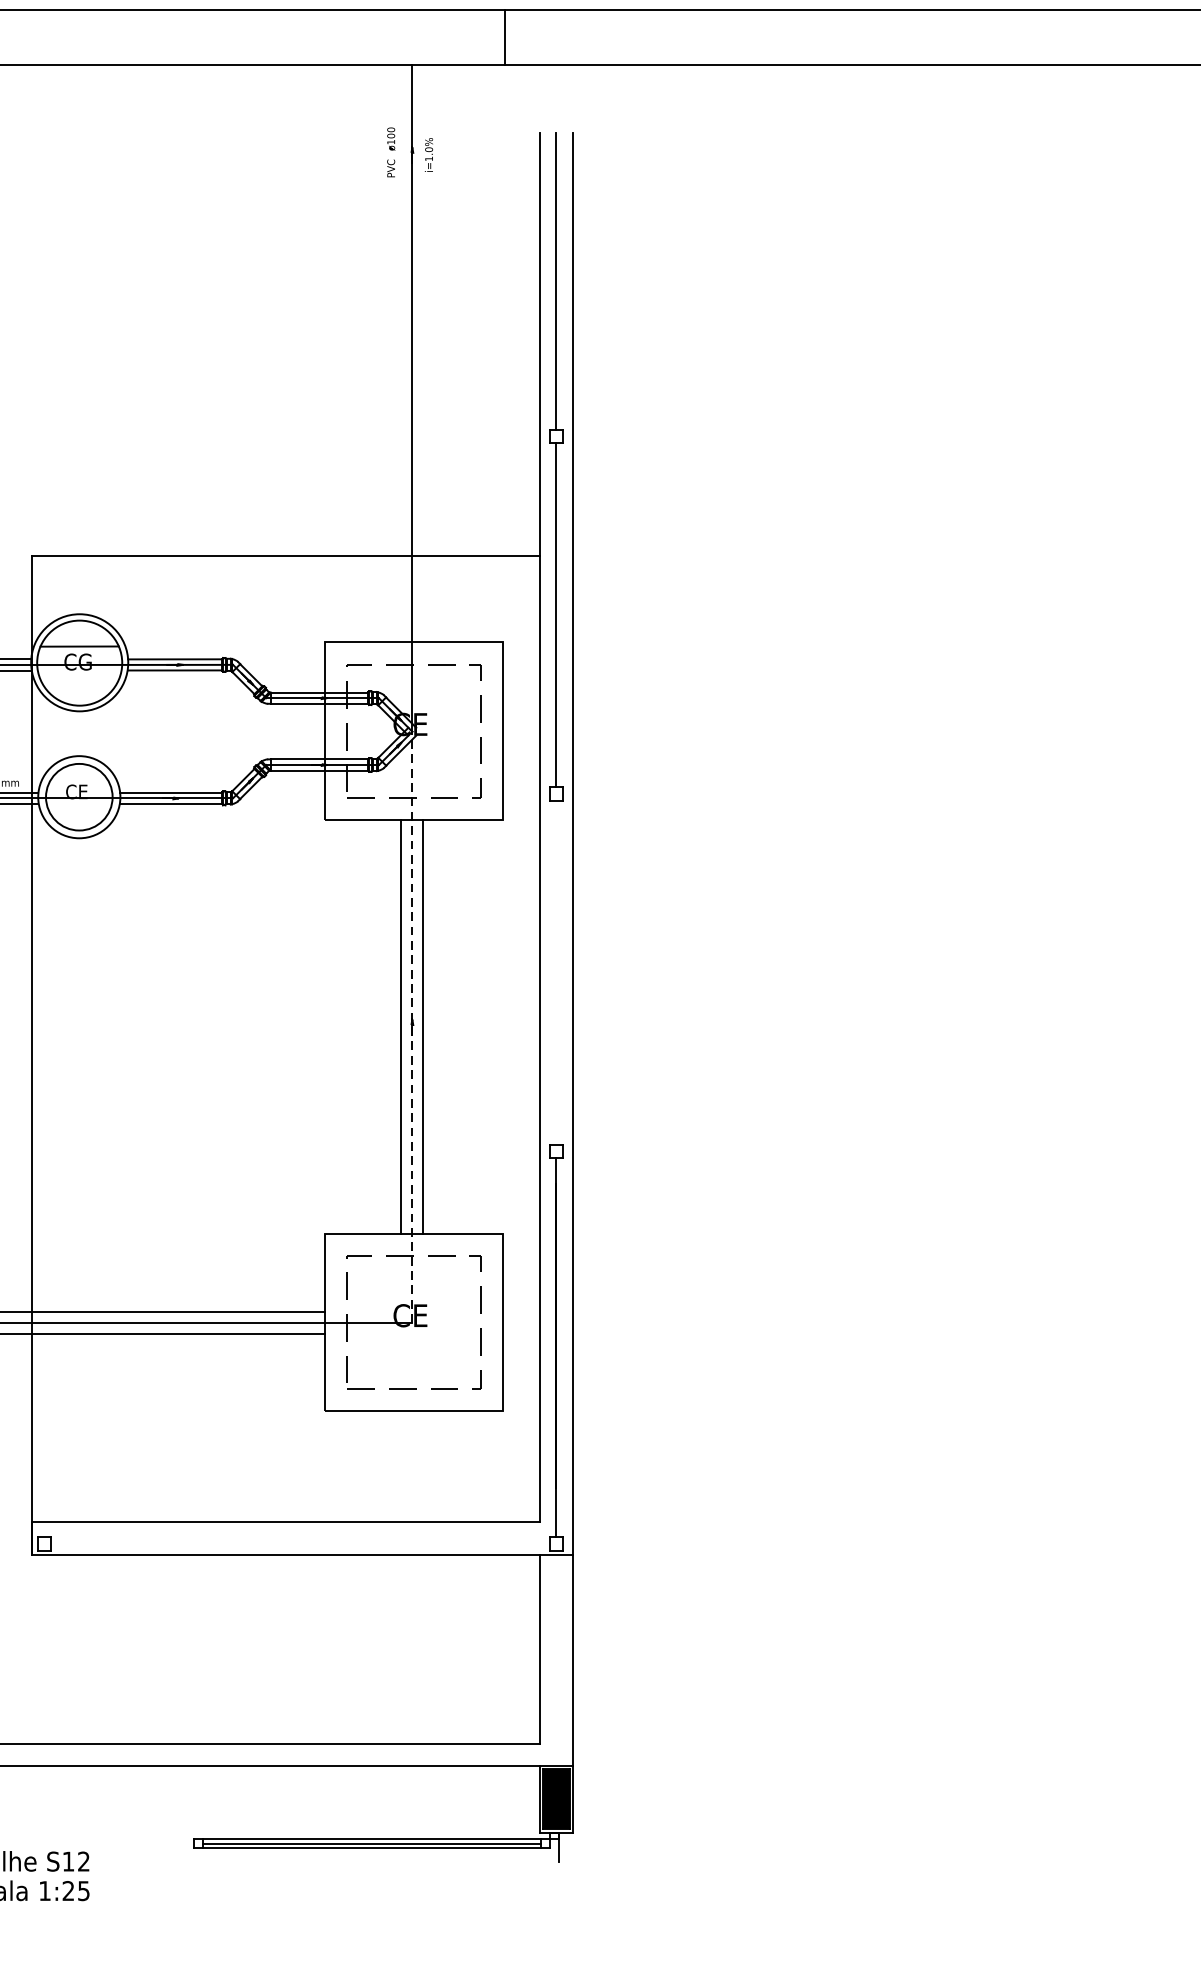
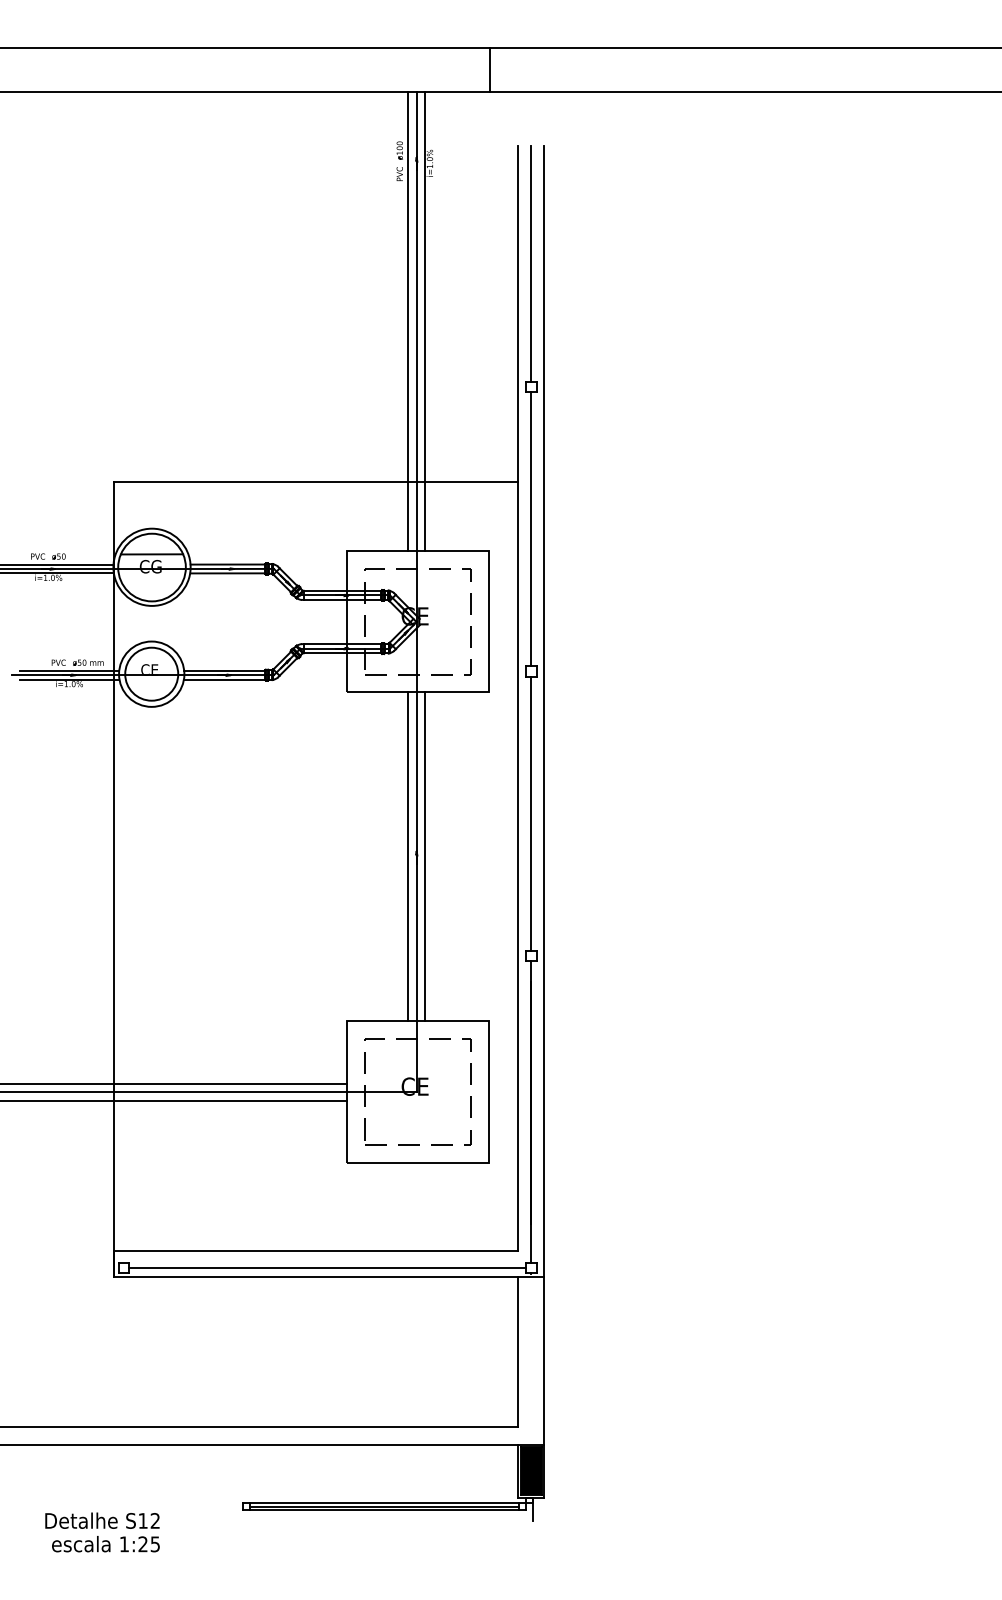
line: (400, 353) -> (407, 321), added
line: (423, 353) -> (425, 321), added
line: (556, 972) -> (531, 813), added
line: (412, 1026) -> (416, 856), dashed -> solid
line: (300, 1544) -> (327, 1268), added

